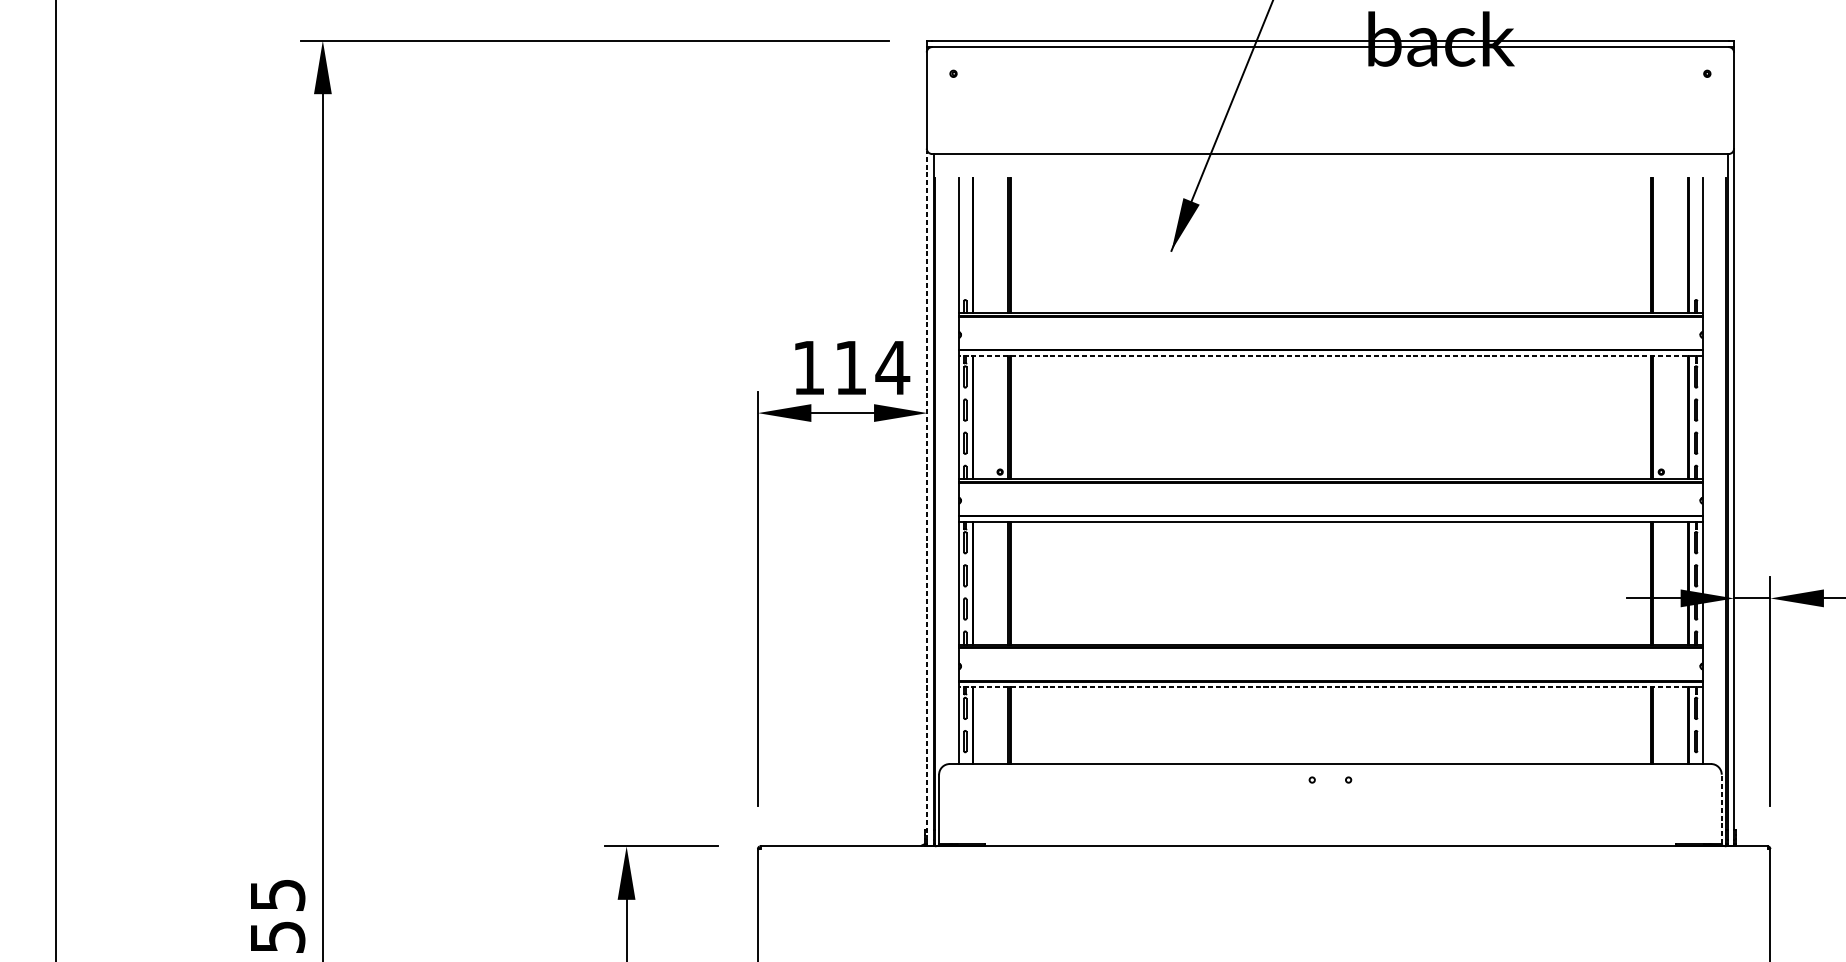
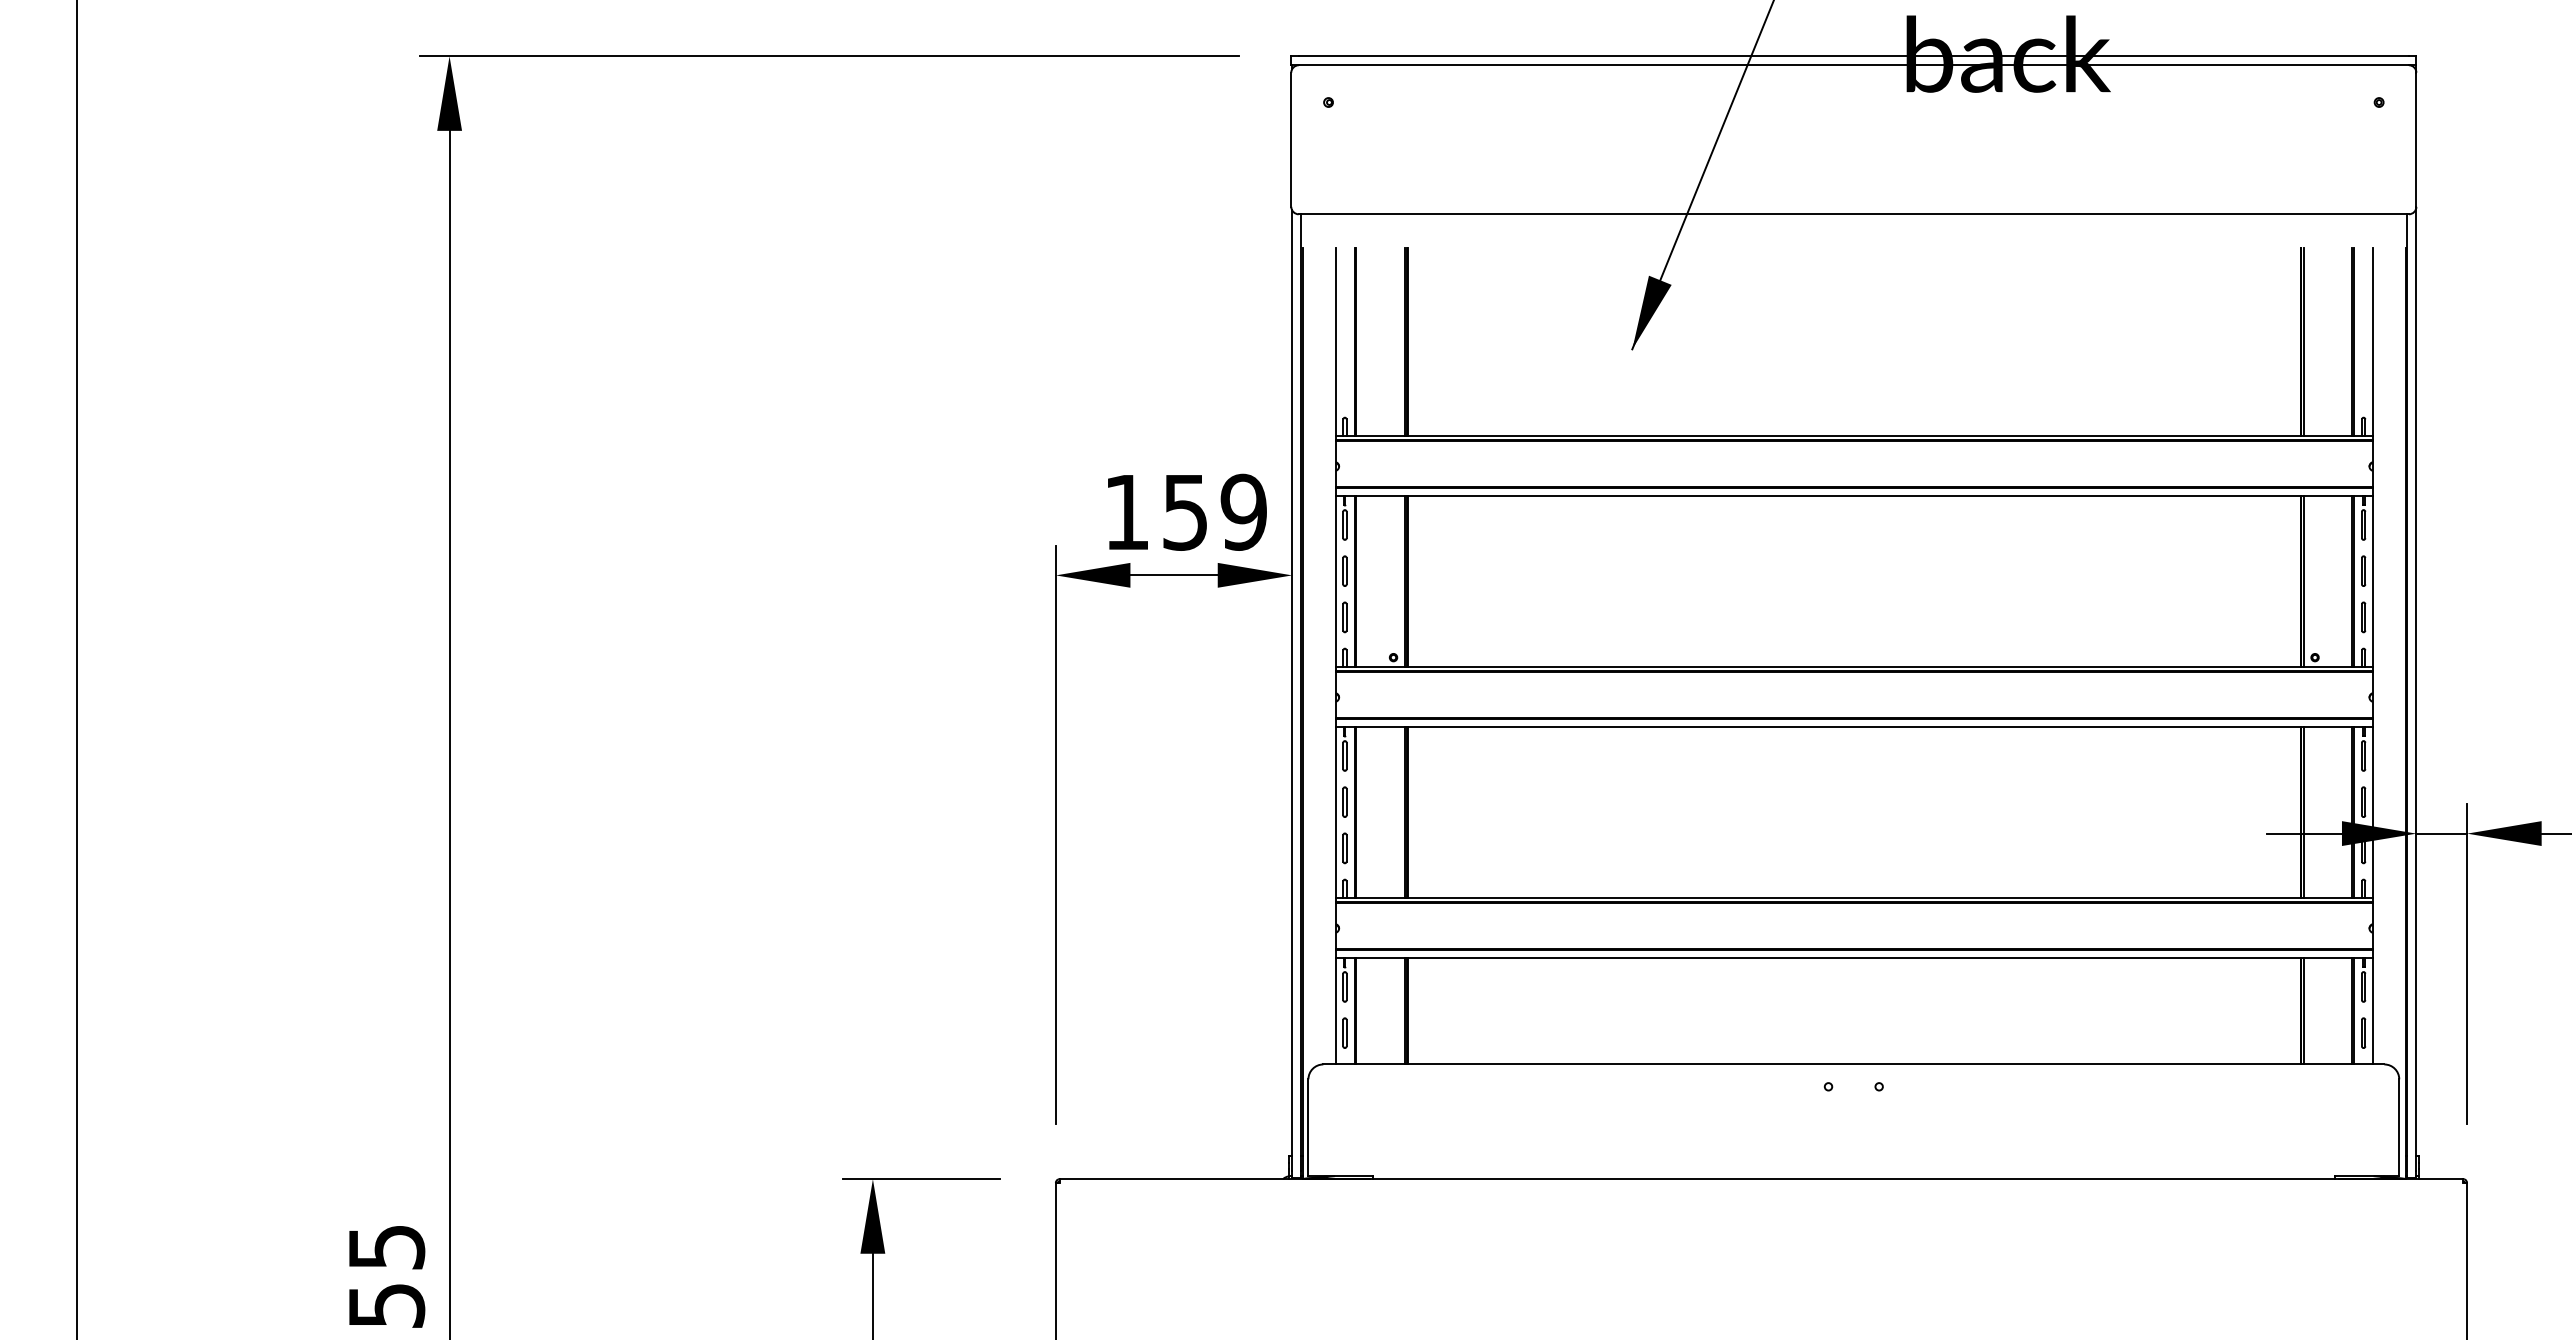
line: (1330, 355) -> (1853, 495), dashed -> solid
text: (872, 367) -> (1215, 511), 114 -> 159
line: (927, 495) -> (1292, 690), dashed -> solid
line: (1330, 687) -> (1853, 957), dashed -> solid
line: (1721, 809) -> (2399, 1127), dashed -> solid

